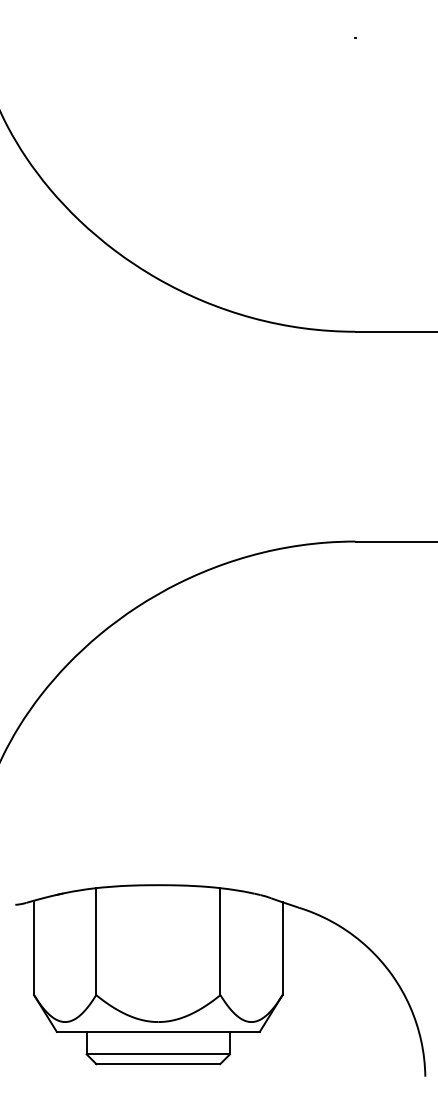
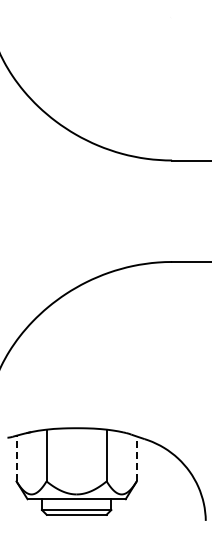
line: (33, 947) -> (16, 458), solid -> dashed
line: (282, 947) -> (136, 458), solid -> dashed

